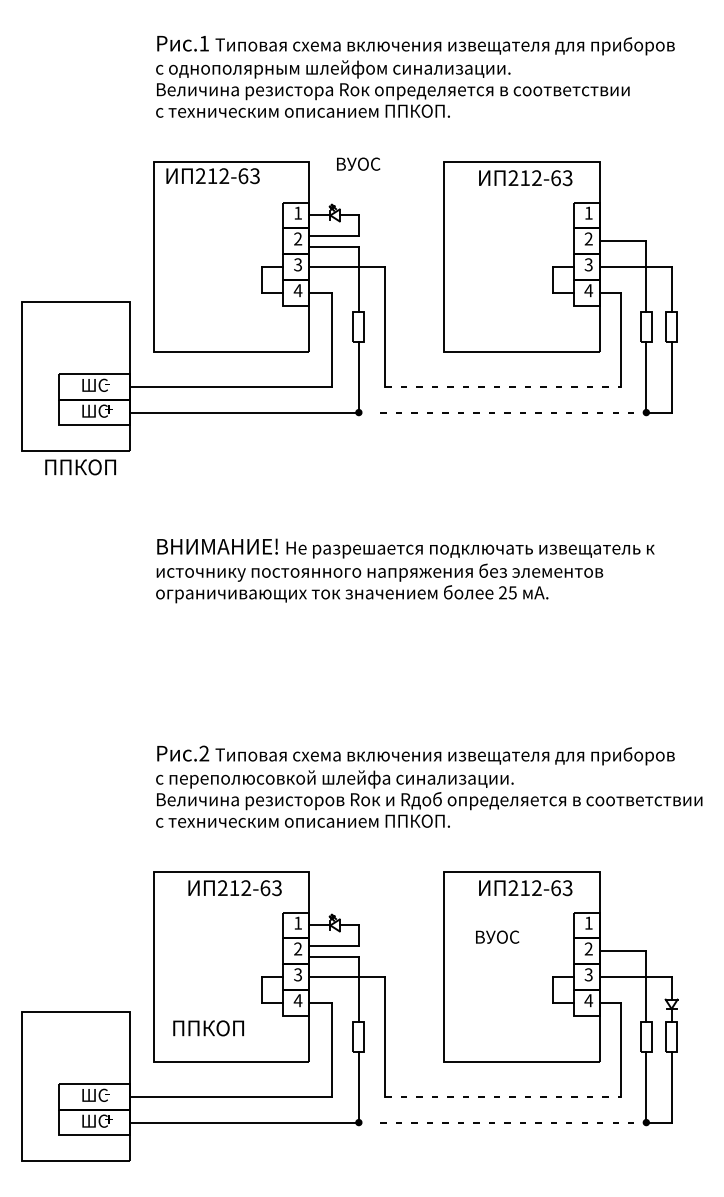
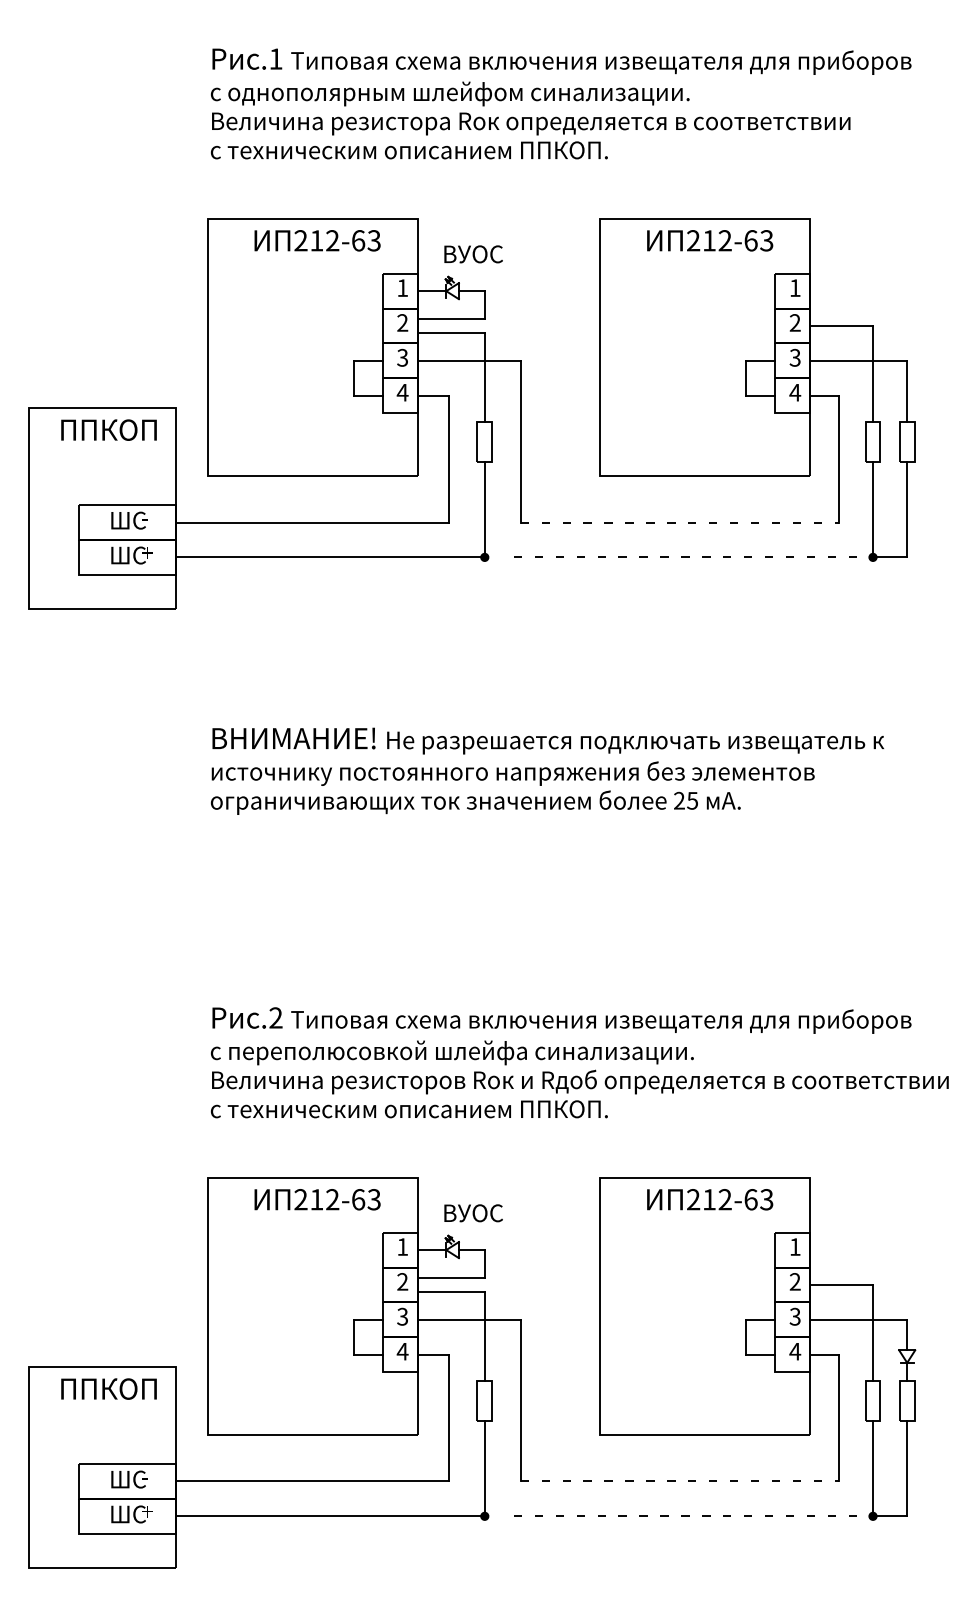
text: (358, 163) -> (473, 253), moved
text: (212, 176) -> (316, 241), moved
text: (80, 467) -> (108, 430), moved
text: (497, 936) -> (473, 1212), moved
text: (208, 1028) -> (108, 1389), moved

